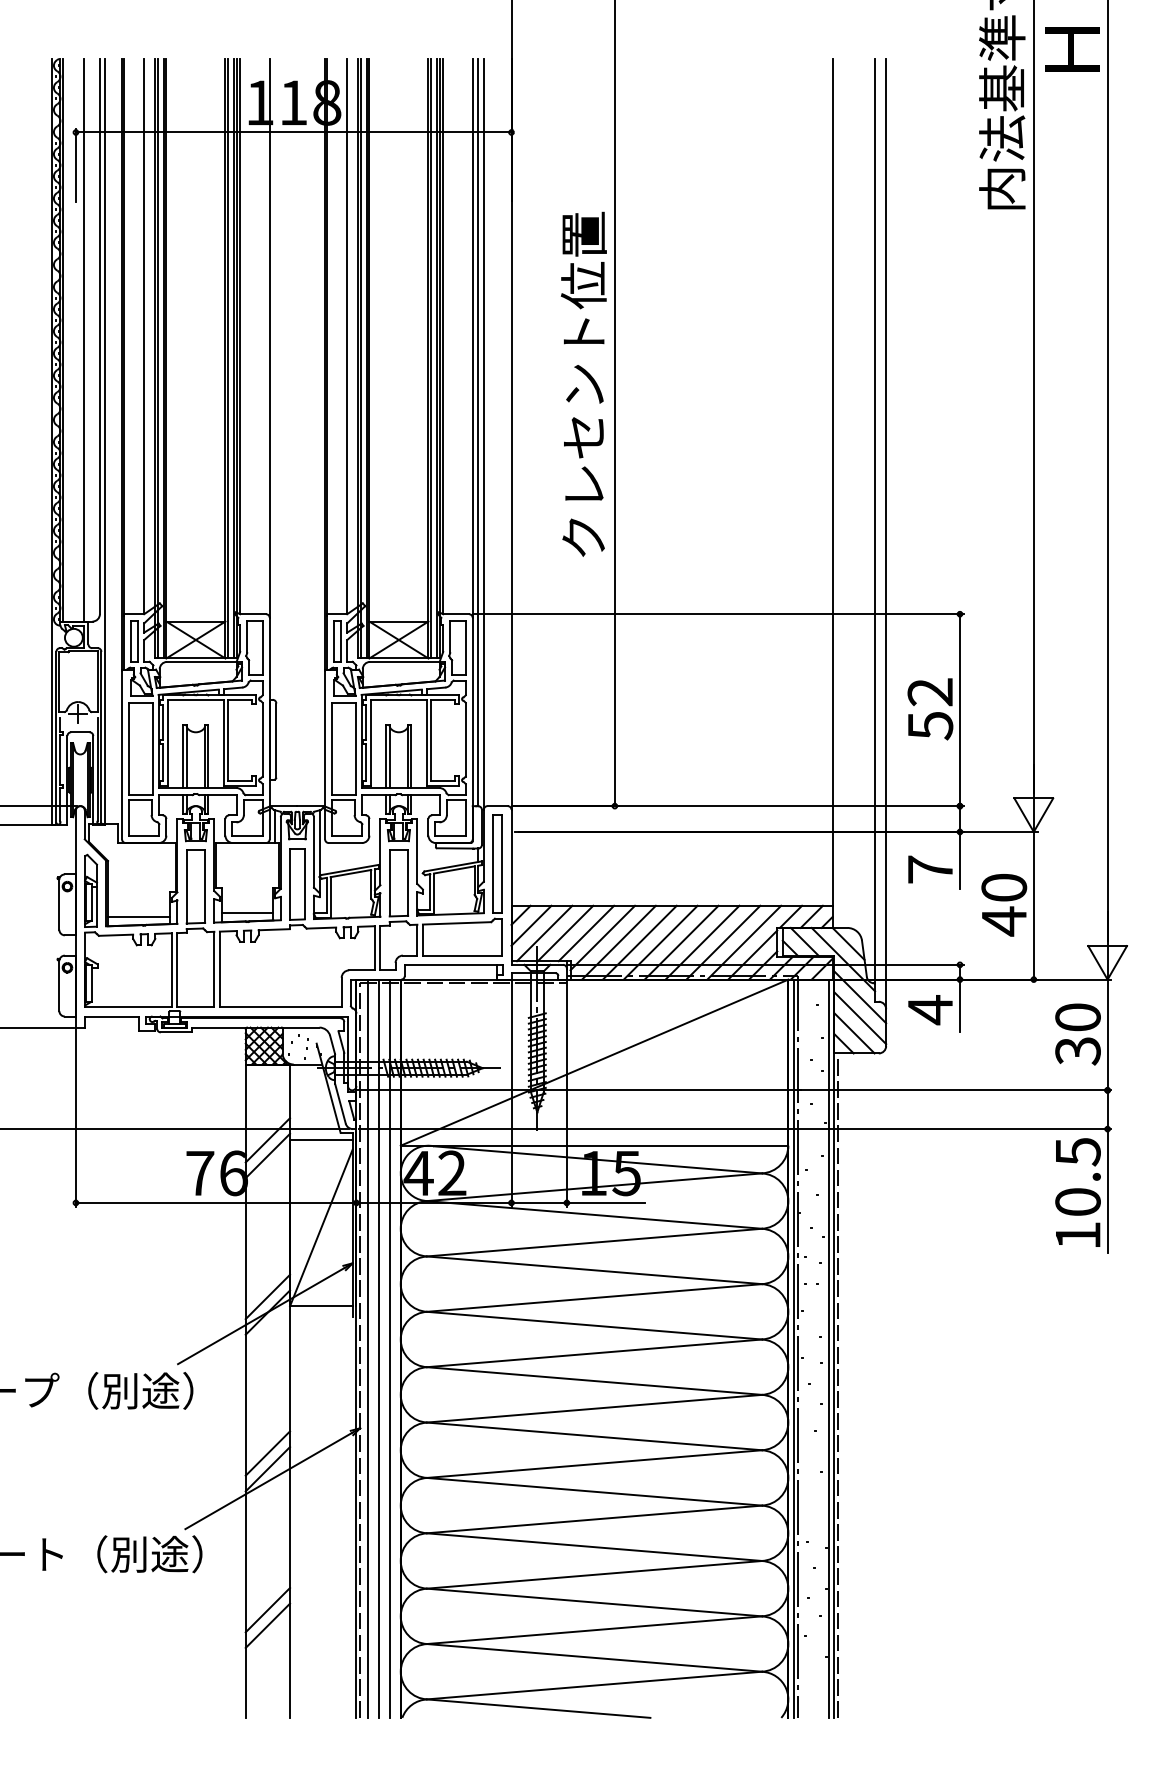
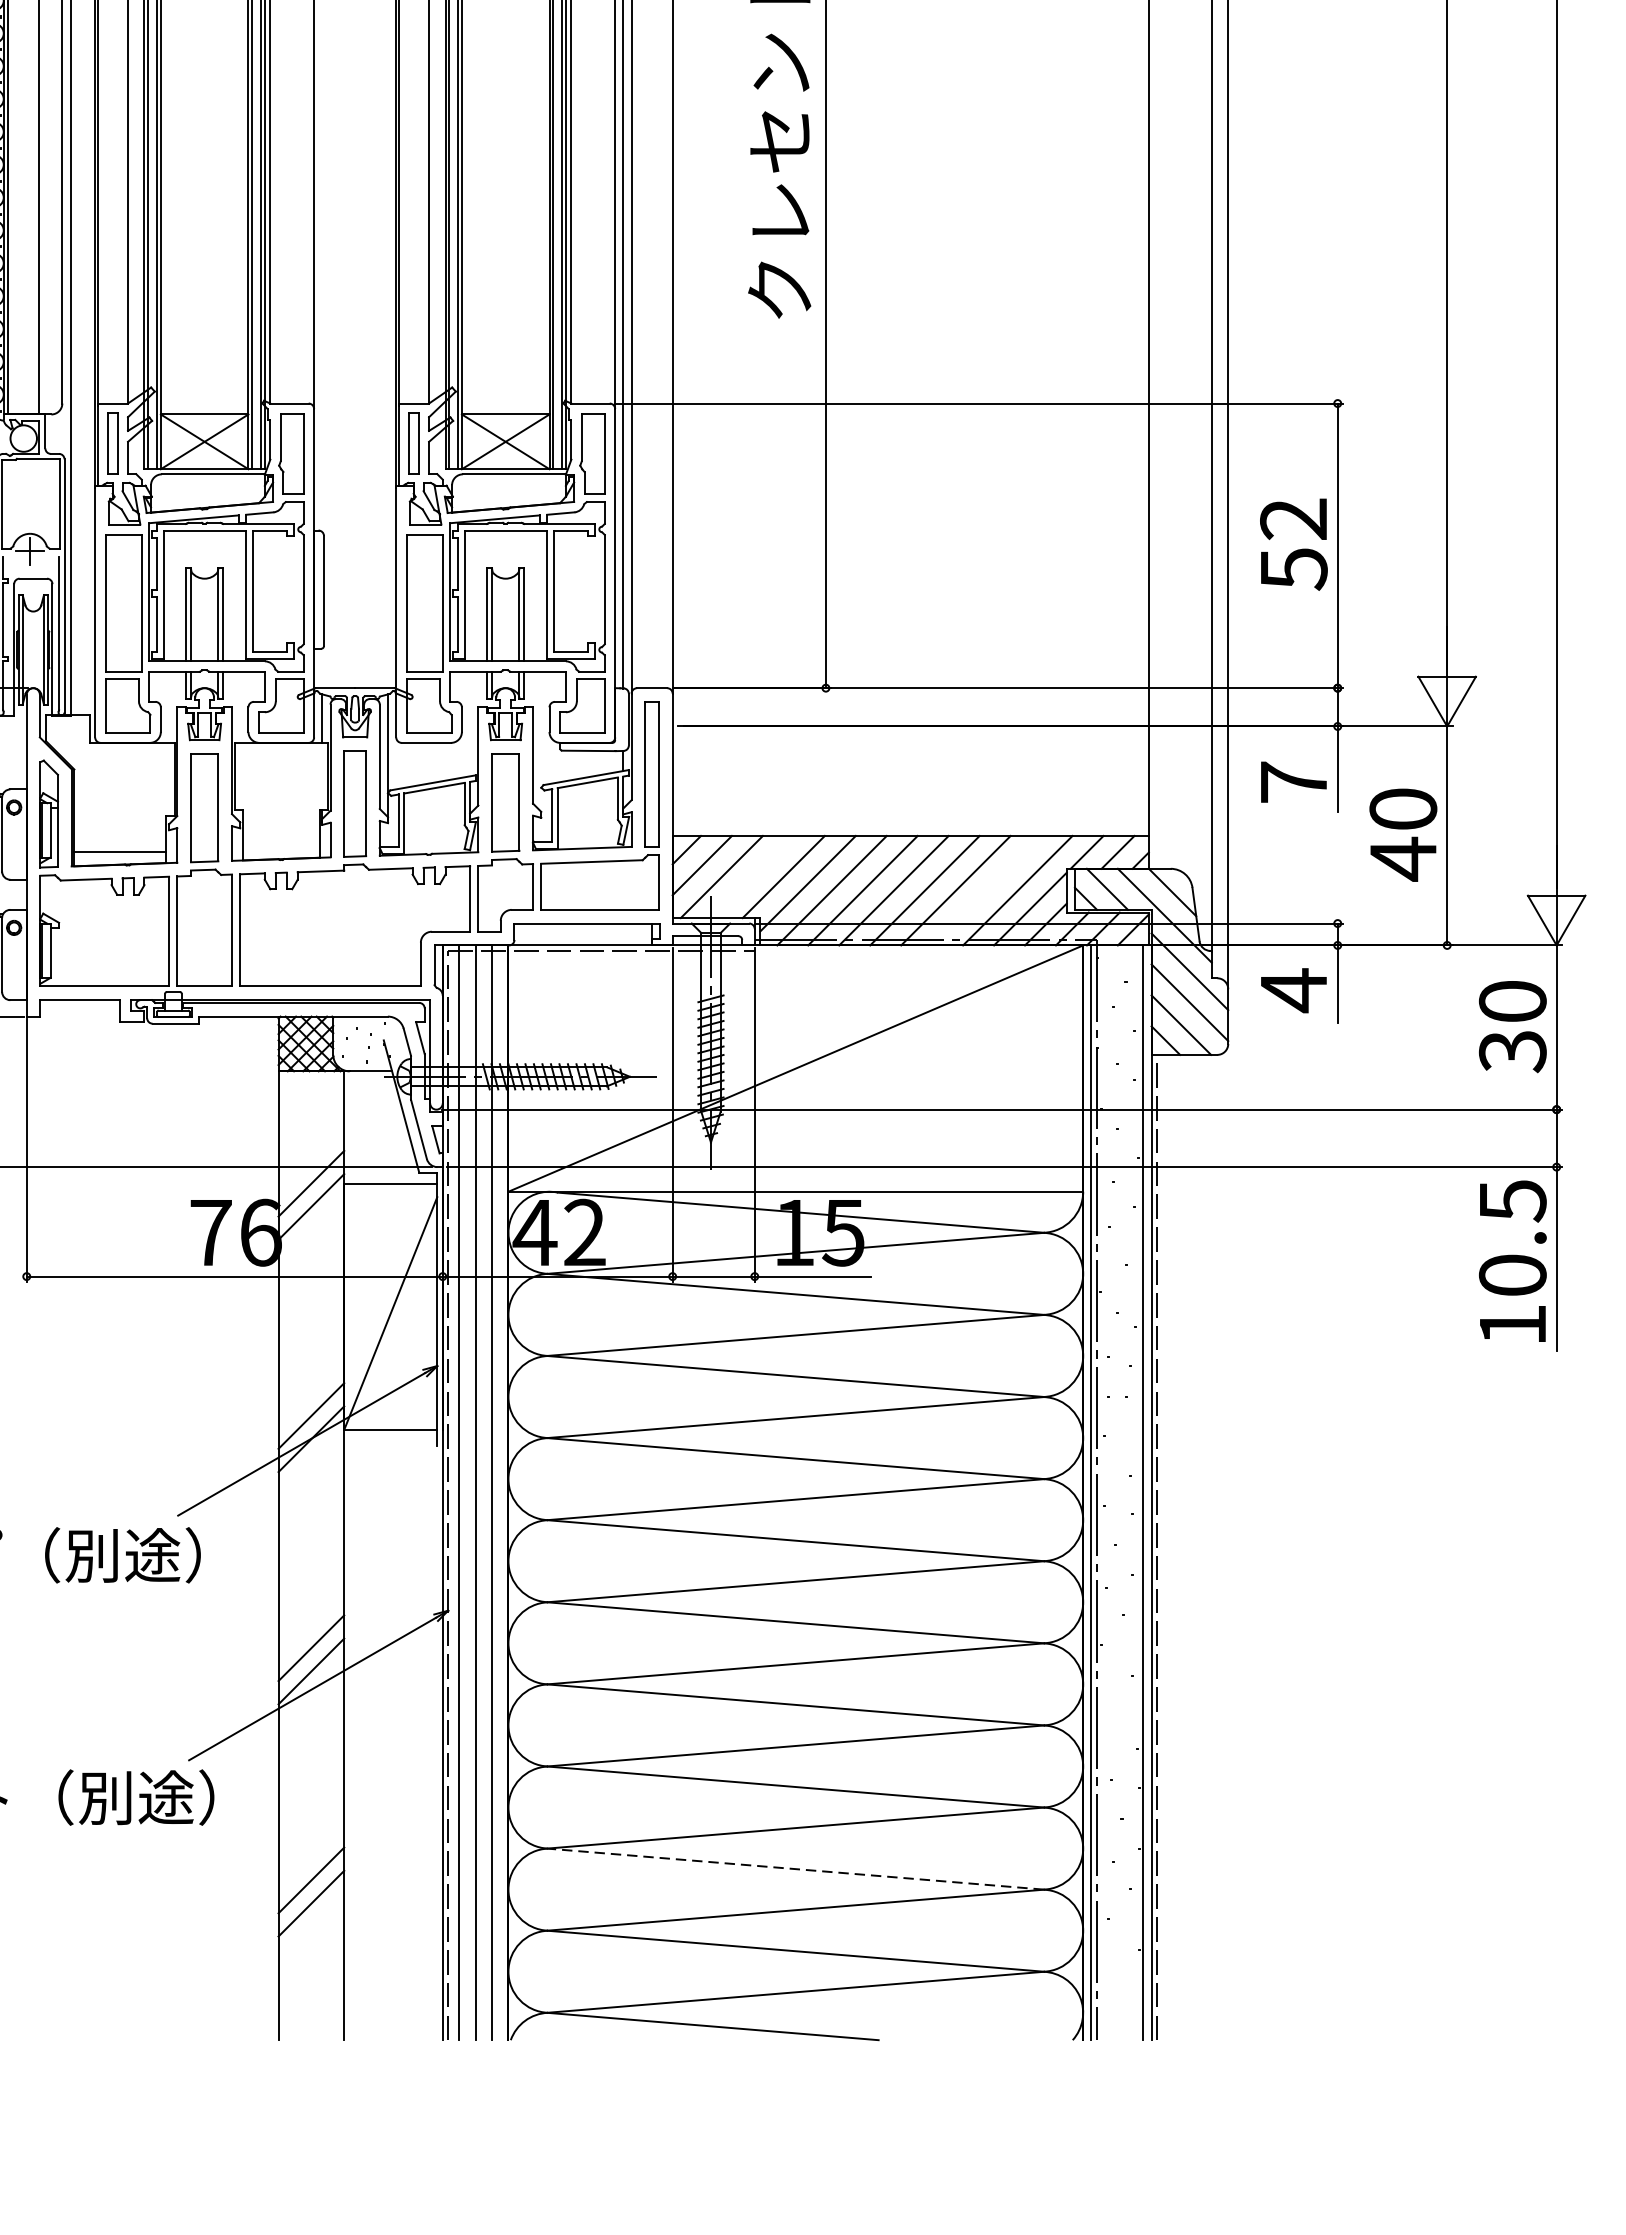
line: (247, 913) -> (281, 847), removed
line: (565, 933) -> (752, 877), removed
line: (723, 942) -> (987, 890), removed
line: (594, 1602) -> (795, 1869), solid -> dashed

